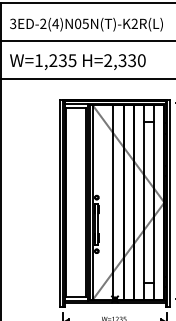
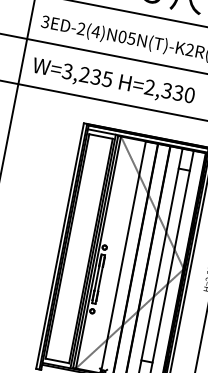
text: (38, 60) -> (67, 71), W=1,235 -> W=3,235

